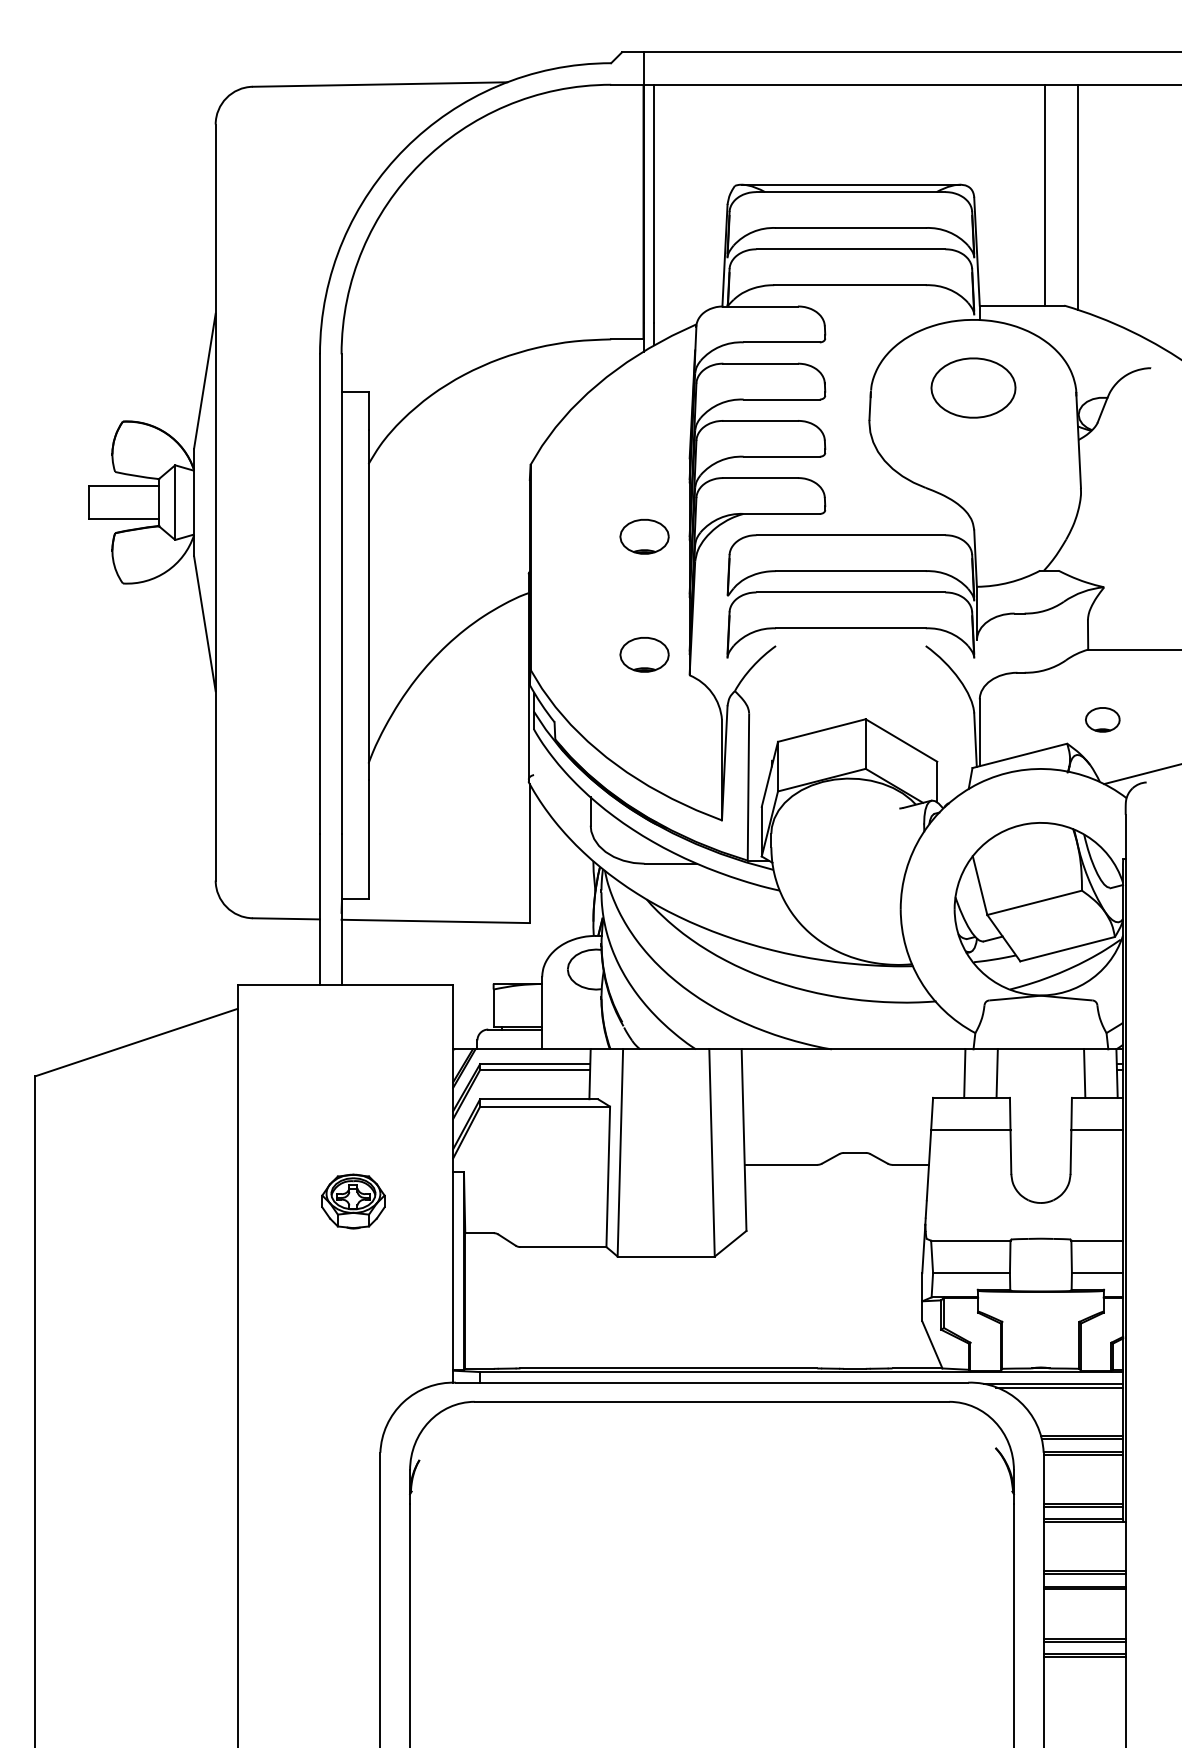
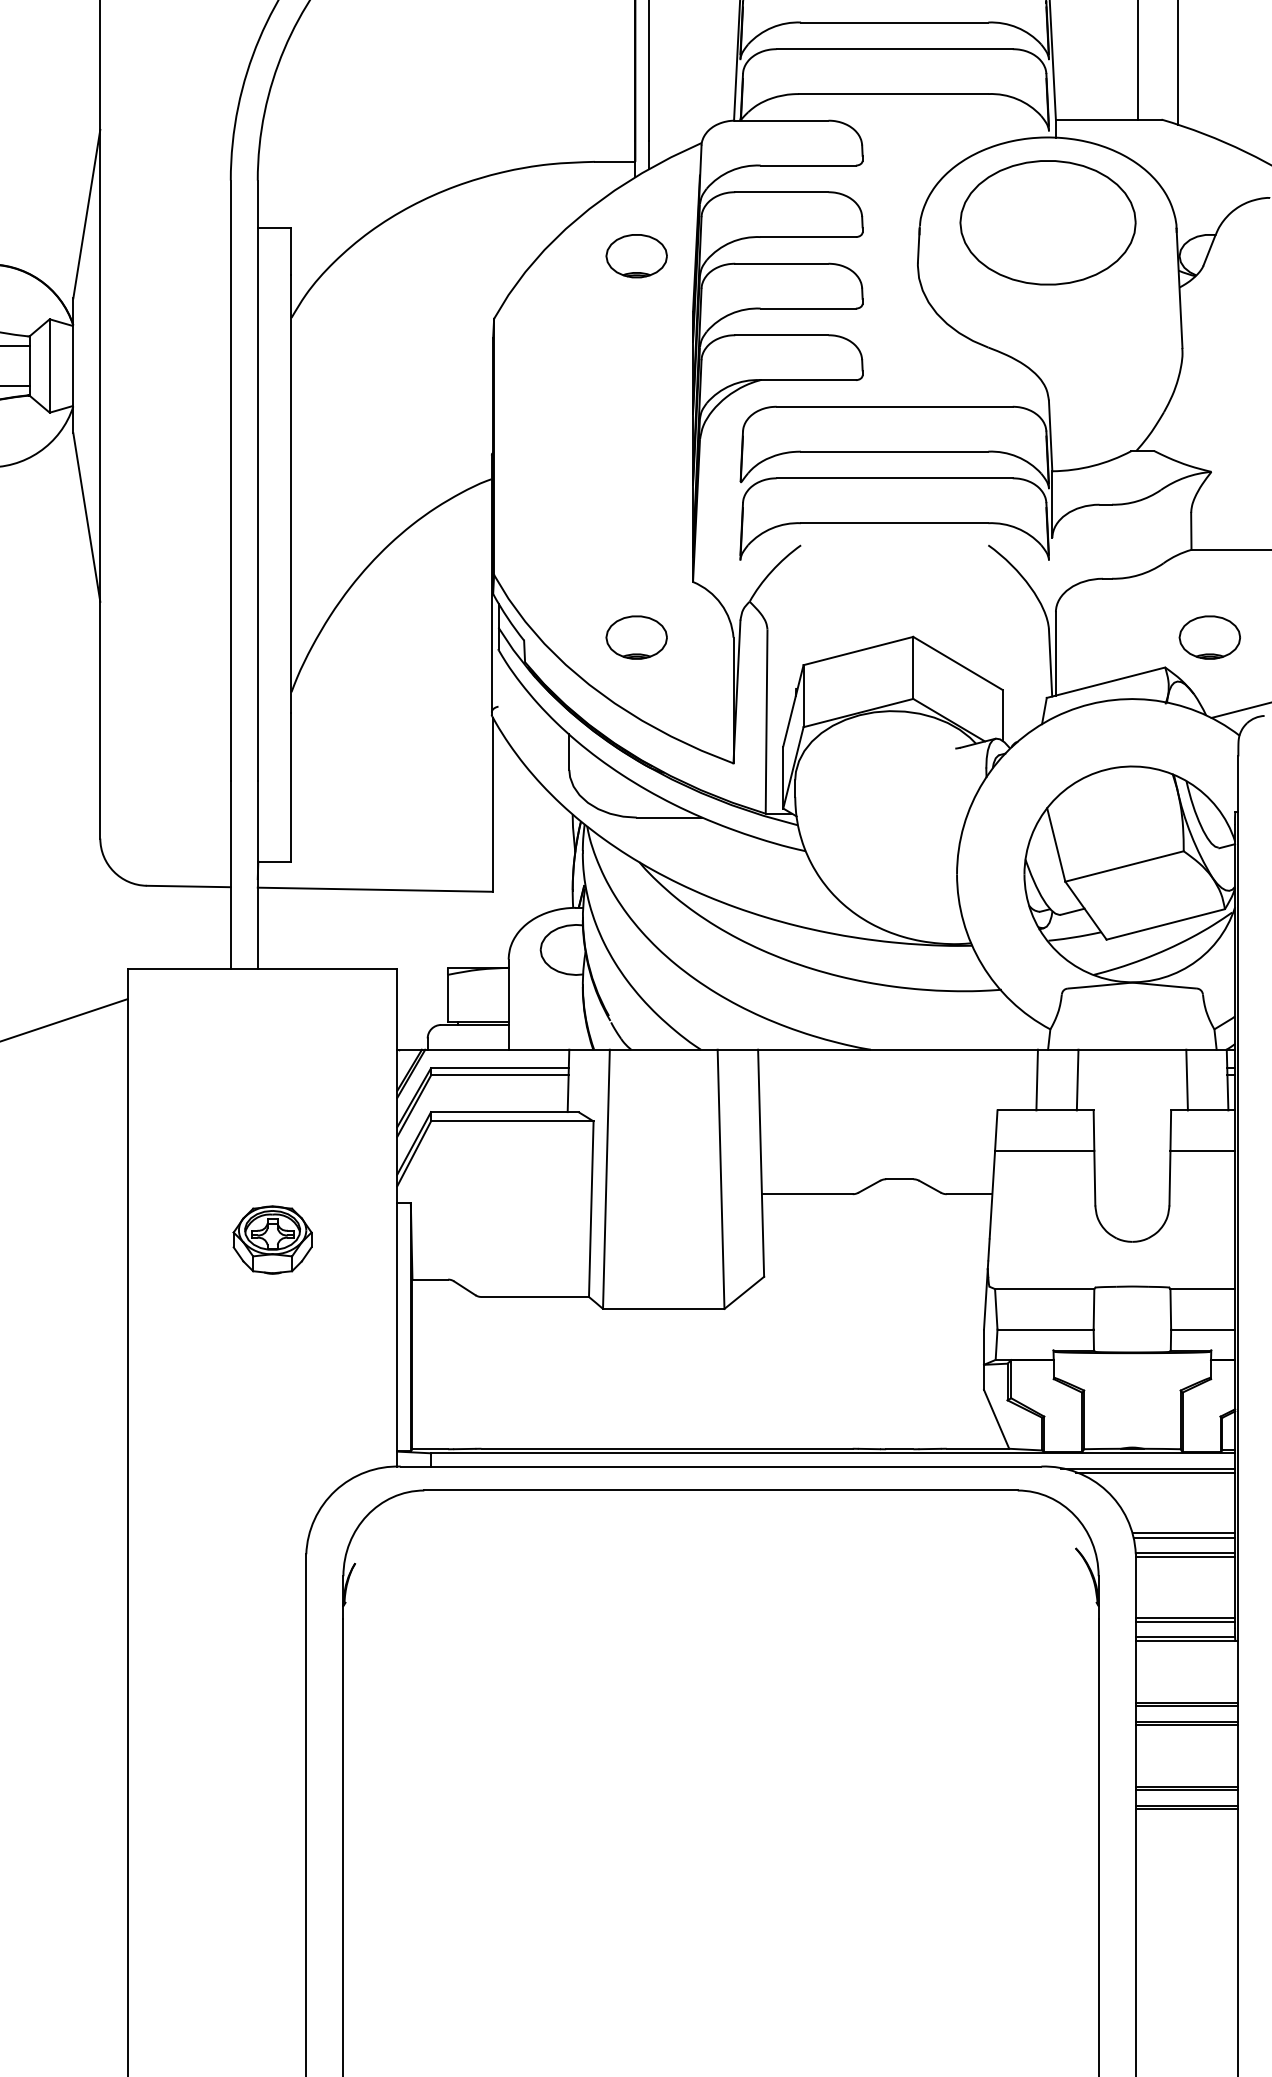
part: (973, 387) -> (1048, 222), size x1.67
part: (644, 536) -> (636, 255), moved
part: (644, 654) -> (636, 637), moved
part: (1102, 719) -> (1209, 637), size x1.43

